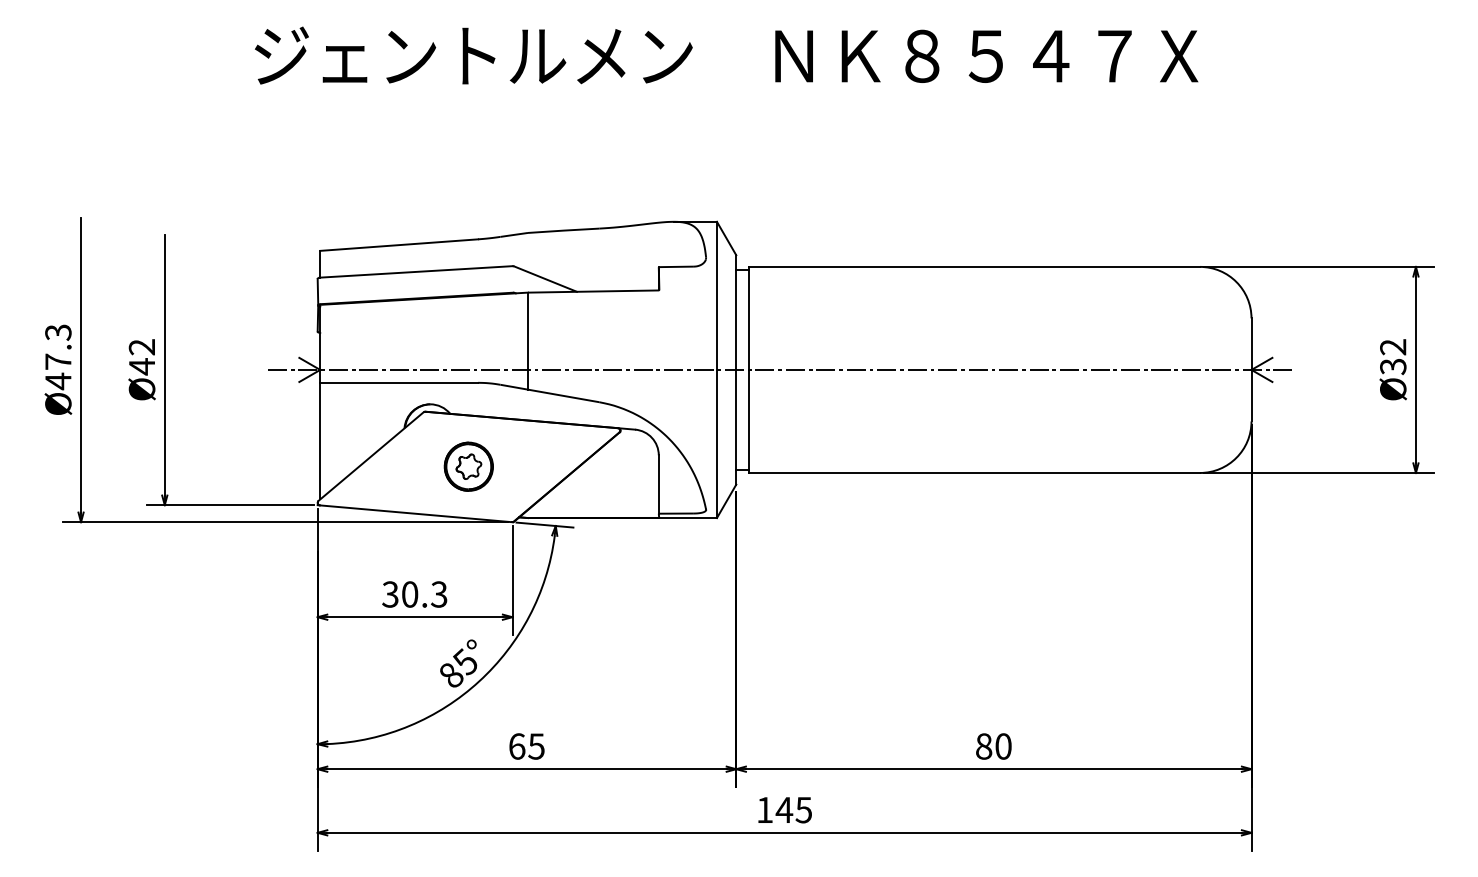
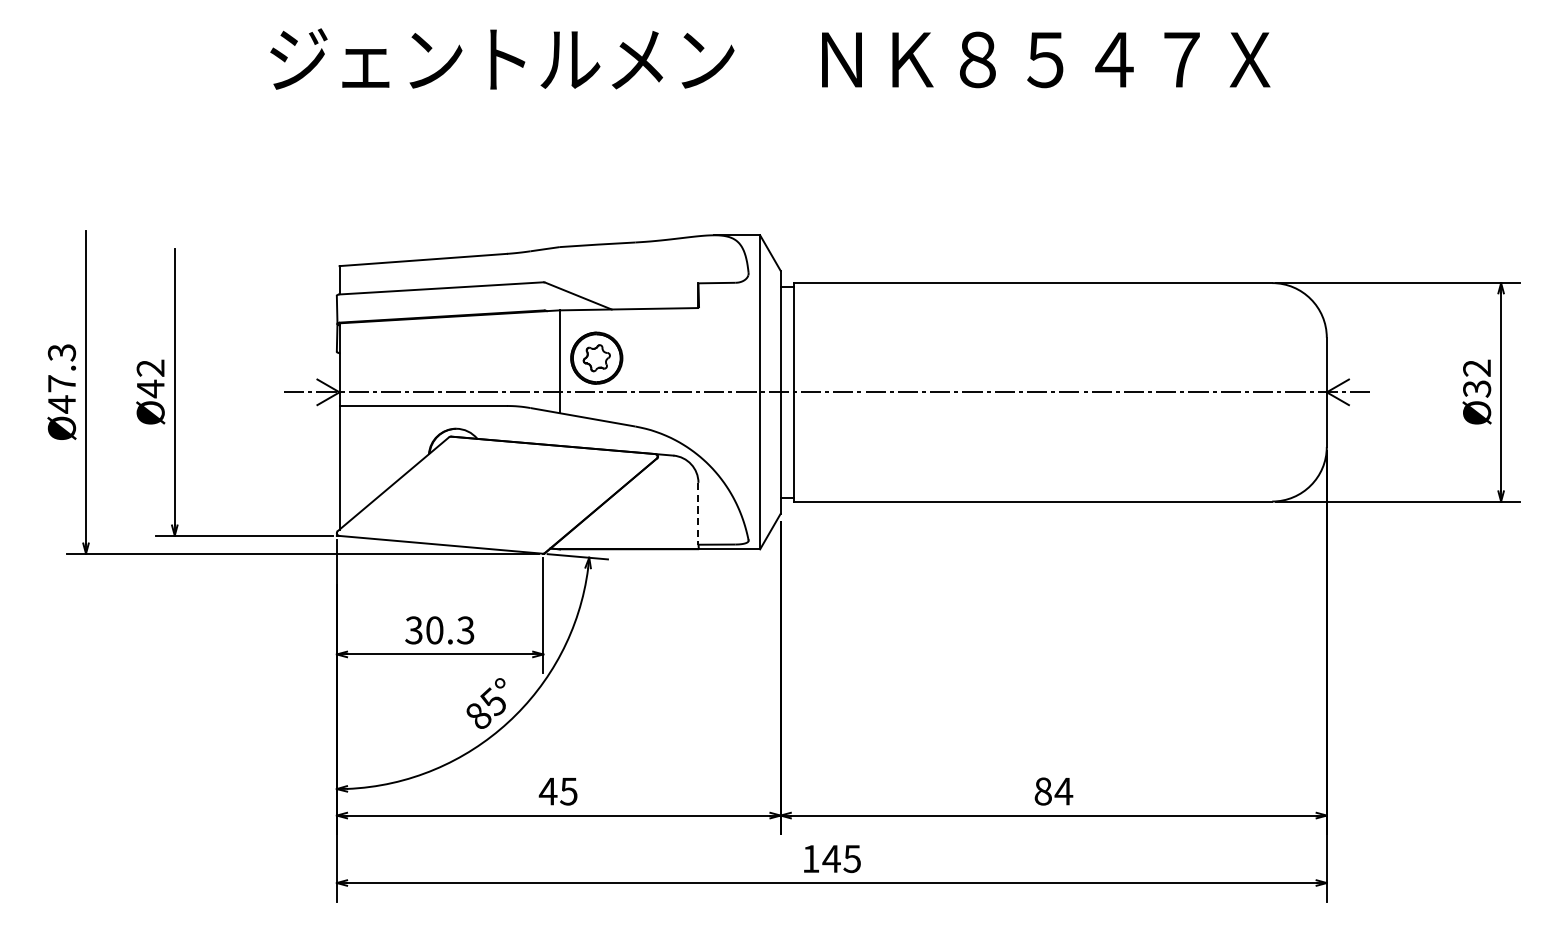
part: (468, 466) -> (596, 357), moved
line: (658, 485) -> (698, 514), solid -> dashed
text: (516, 746) -> (547, 791), 65 -> 45
text: (1003, 746) -> (1063, 791), 80 -> 84

